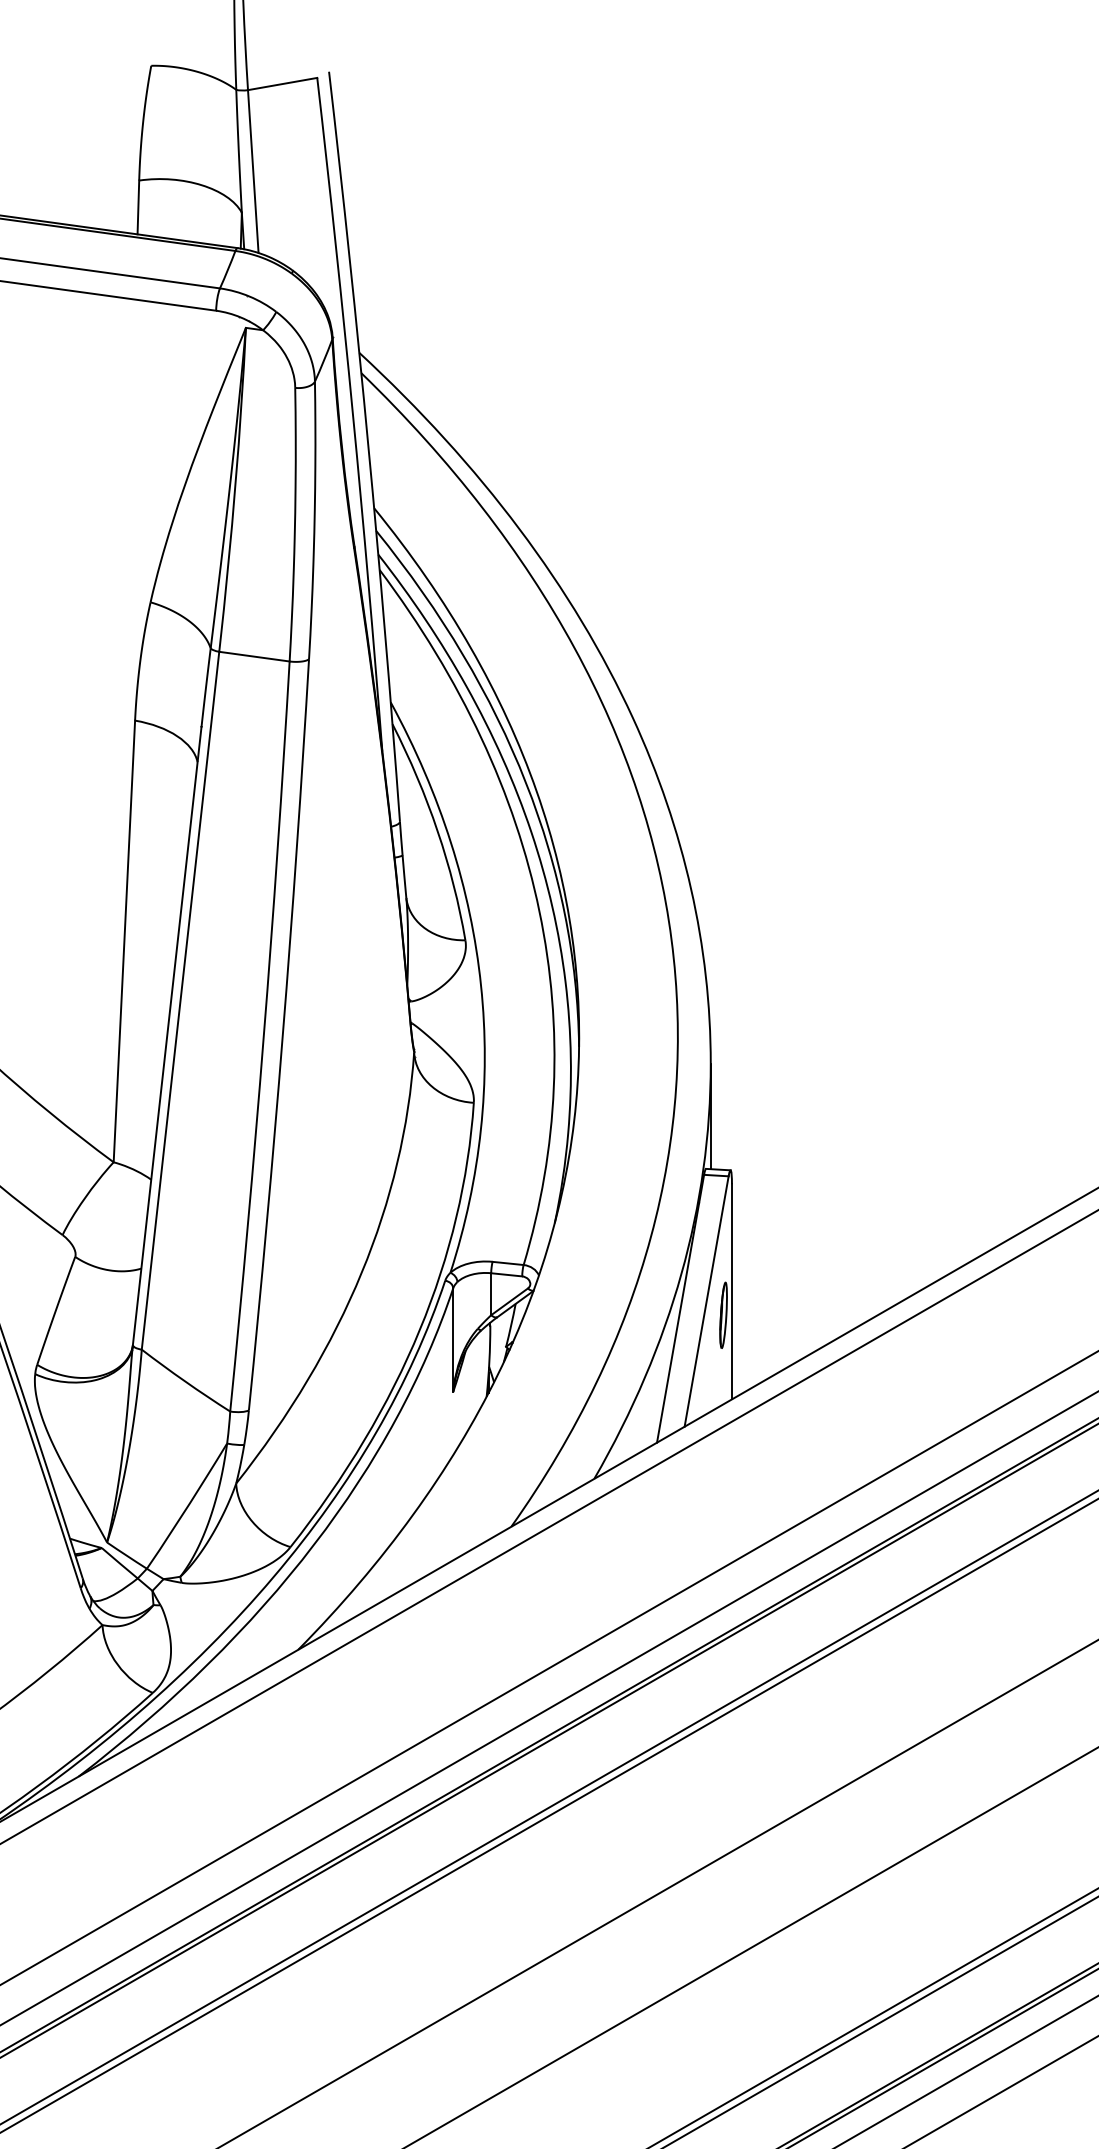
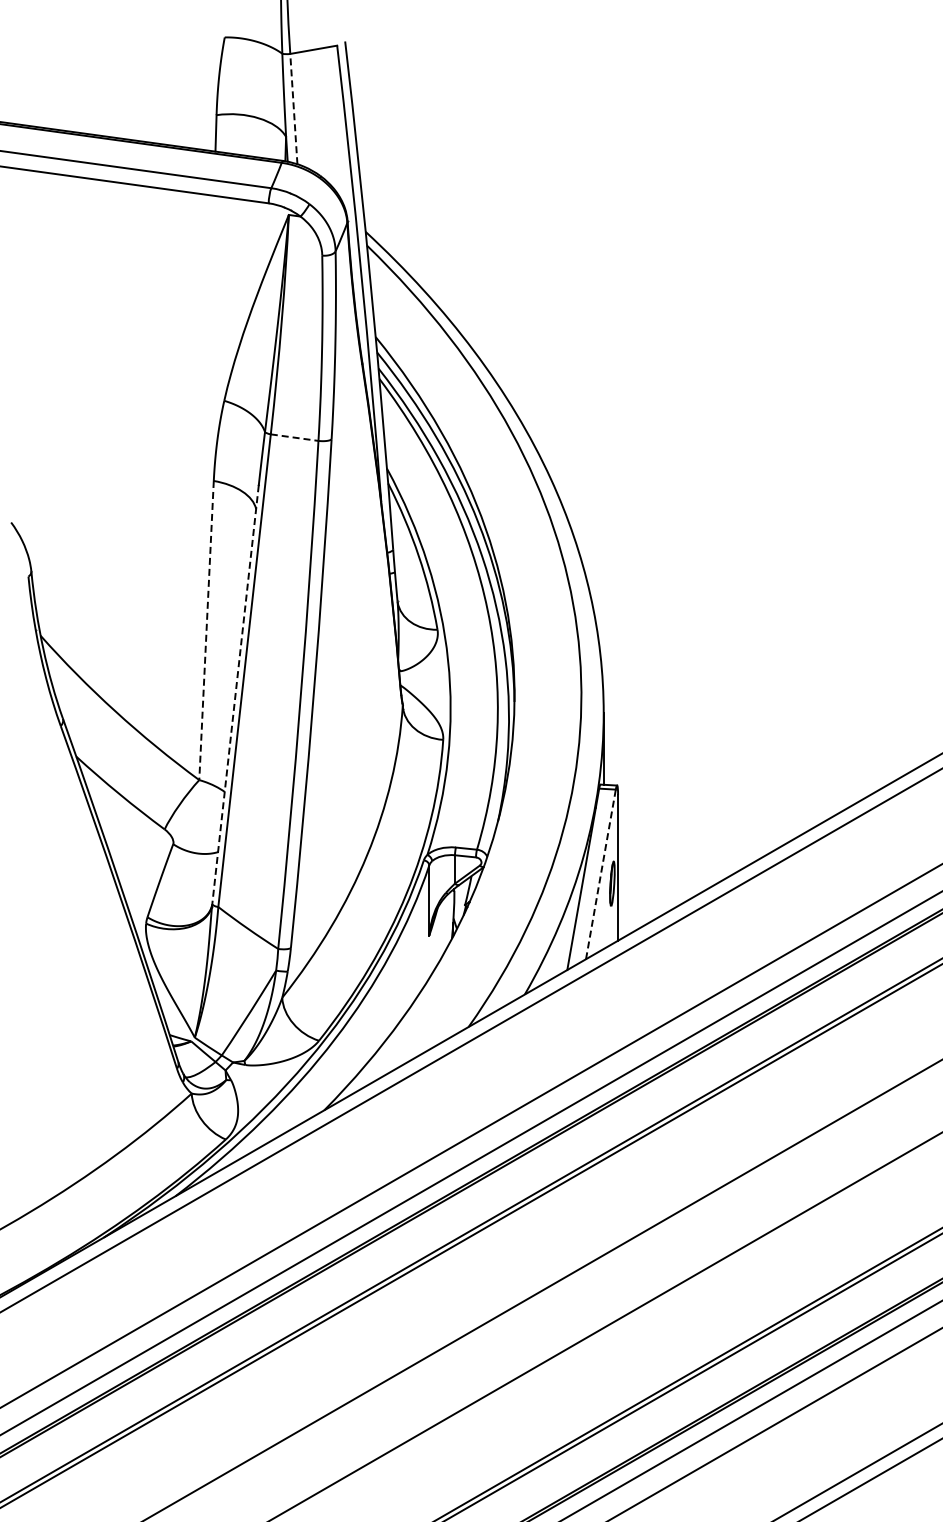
line: (252, 170) -> (293, 108), solid -> dashed
line: (255, 656) -> (295, 437), solid -> dashed
line: (124, 941) -> (206, 630), solid -> dashed
line: (167, 1035) -> (235, 694), solid -> dashed
line: (707, 1300) -> (601, 873), solid -> dashed

